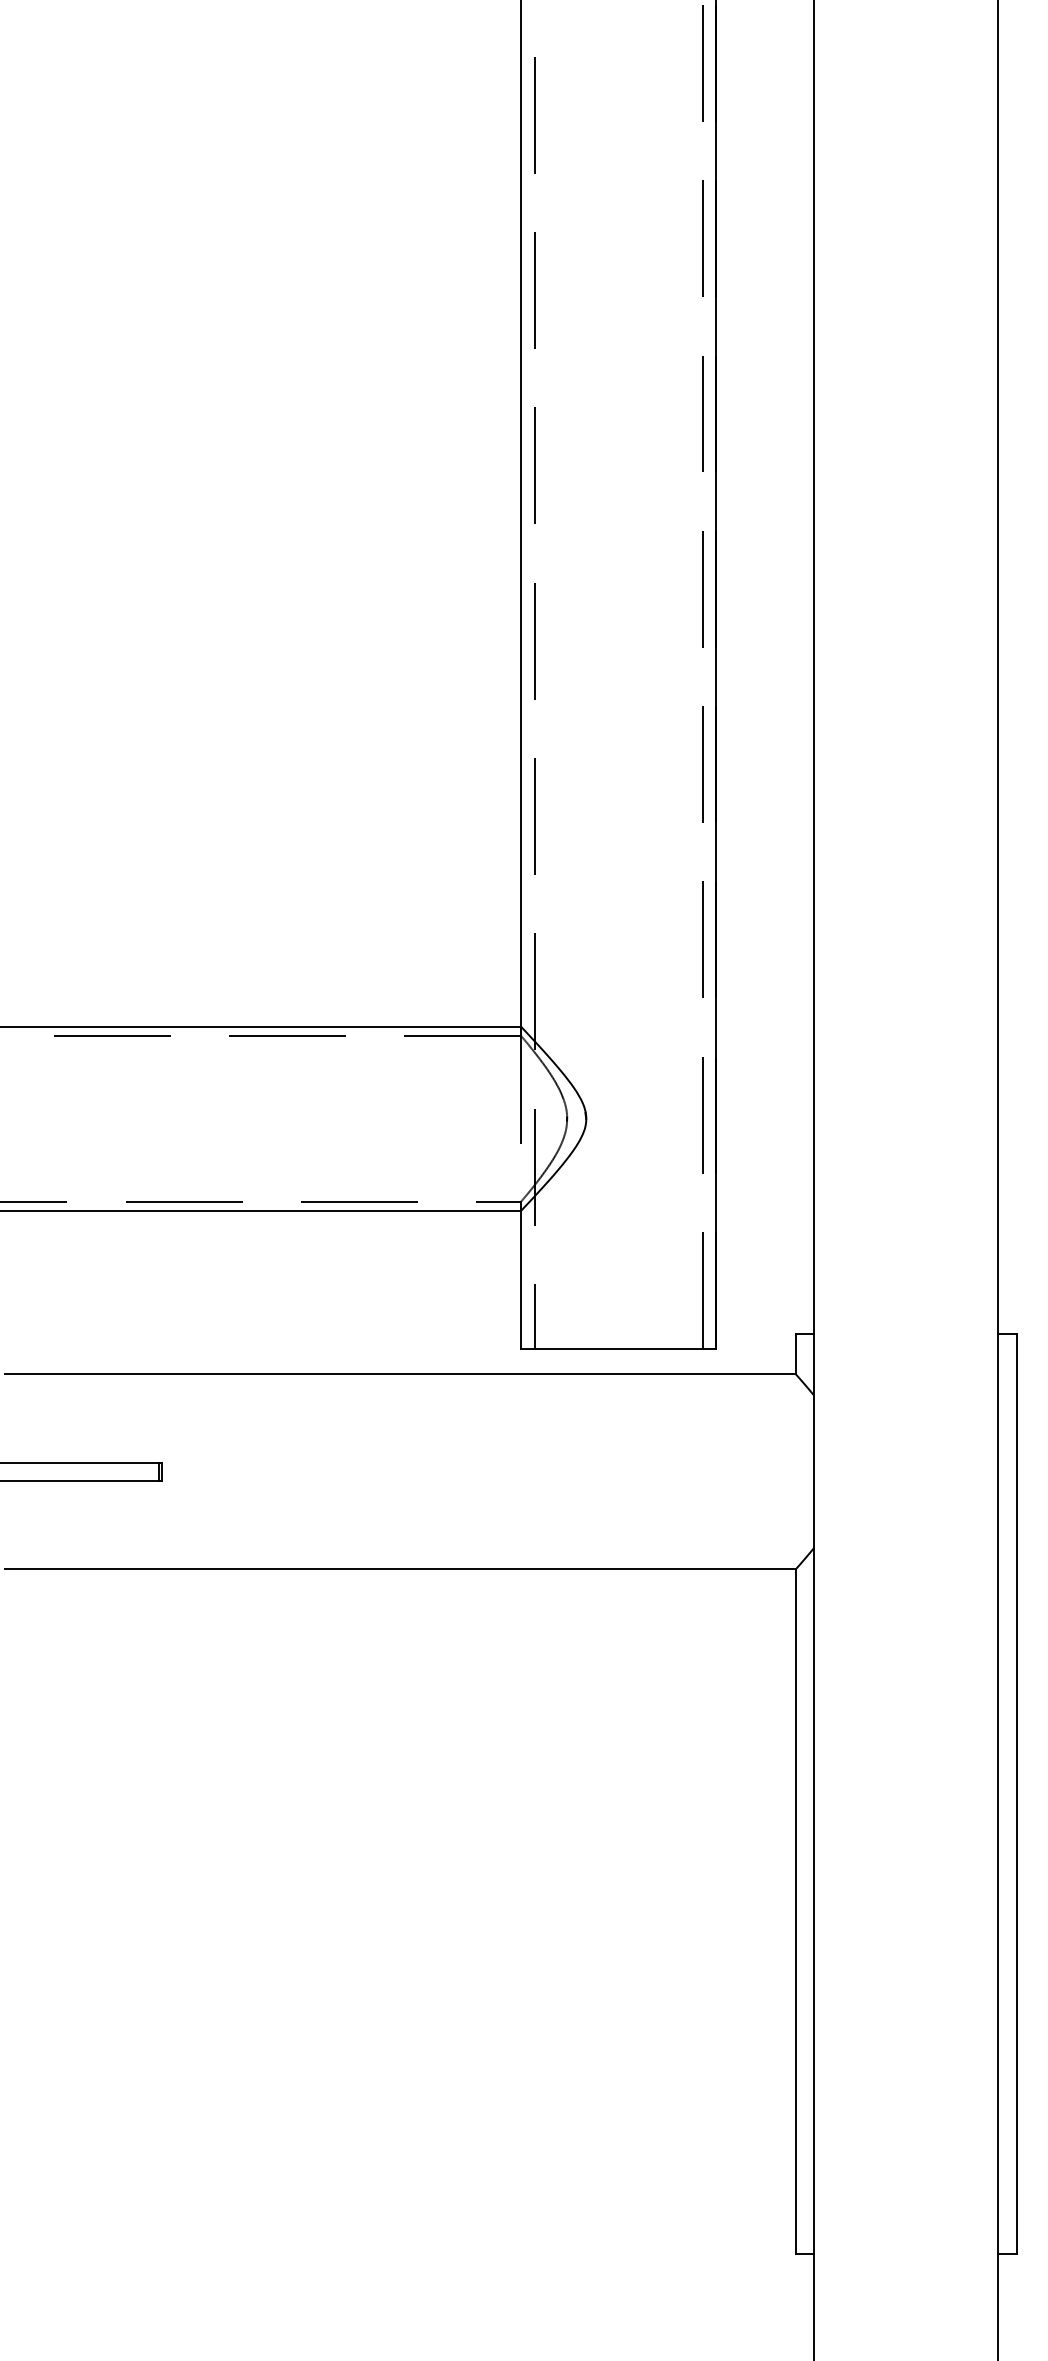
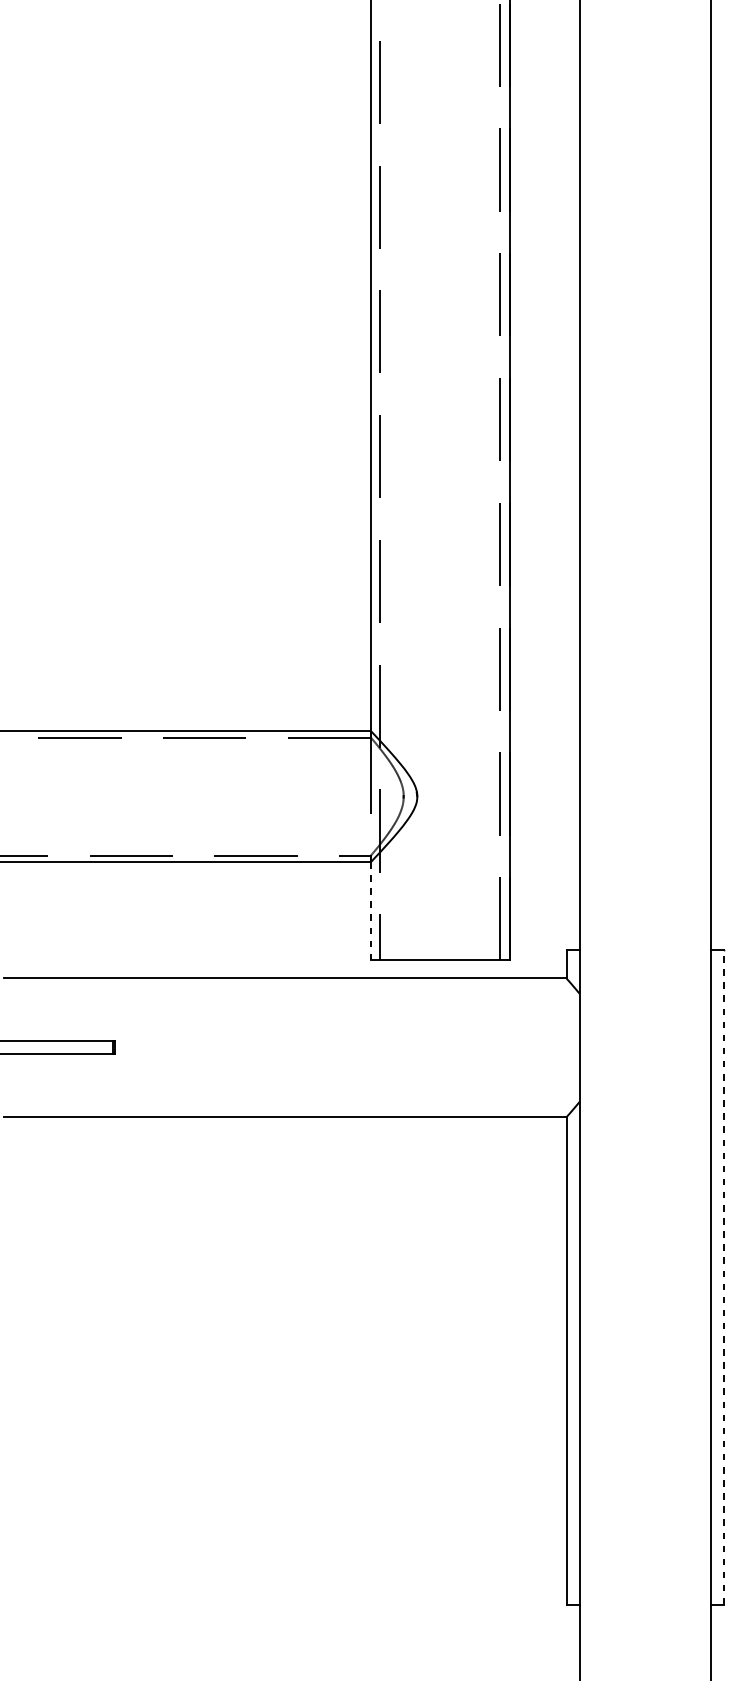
line: (521, 1280) -> (371, 911), solid -> dashed
line: (1016, 1793) -> (723, 1276), solid -> dashed

